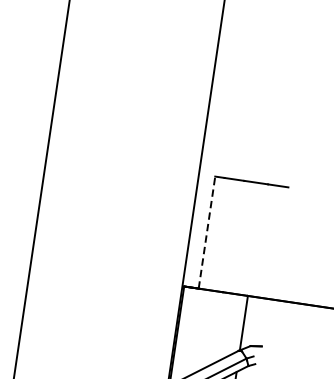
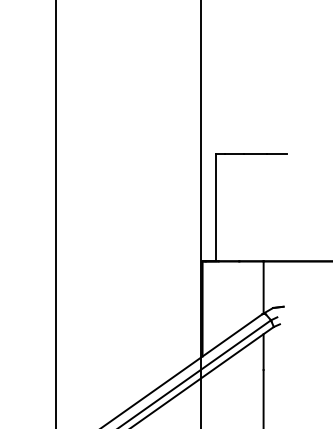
line: (207, 232) -> (216, 207), dashed -> solid

